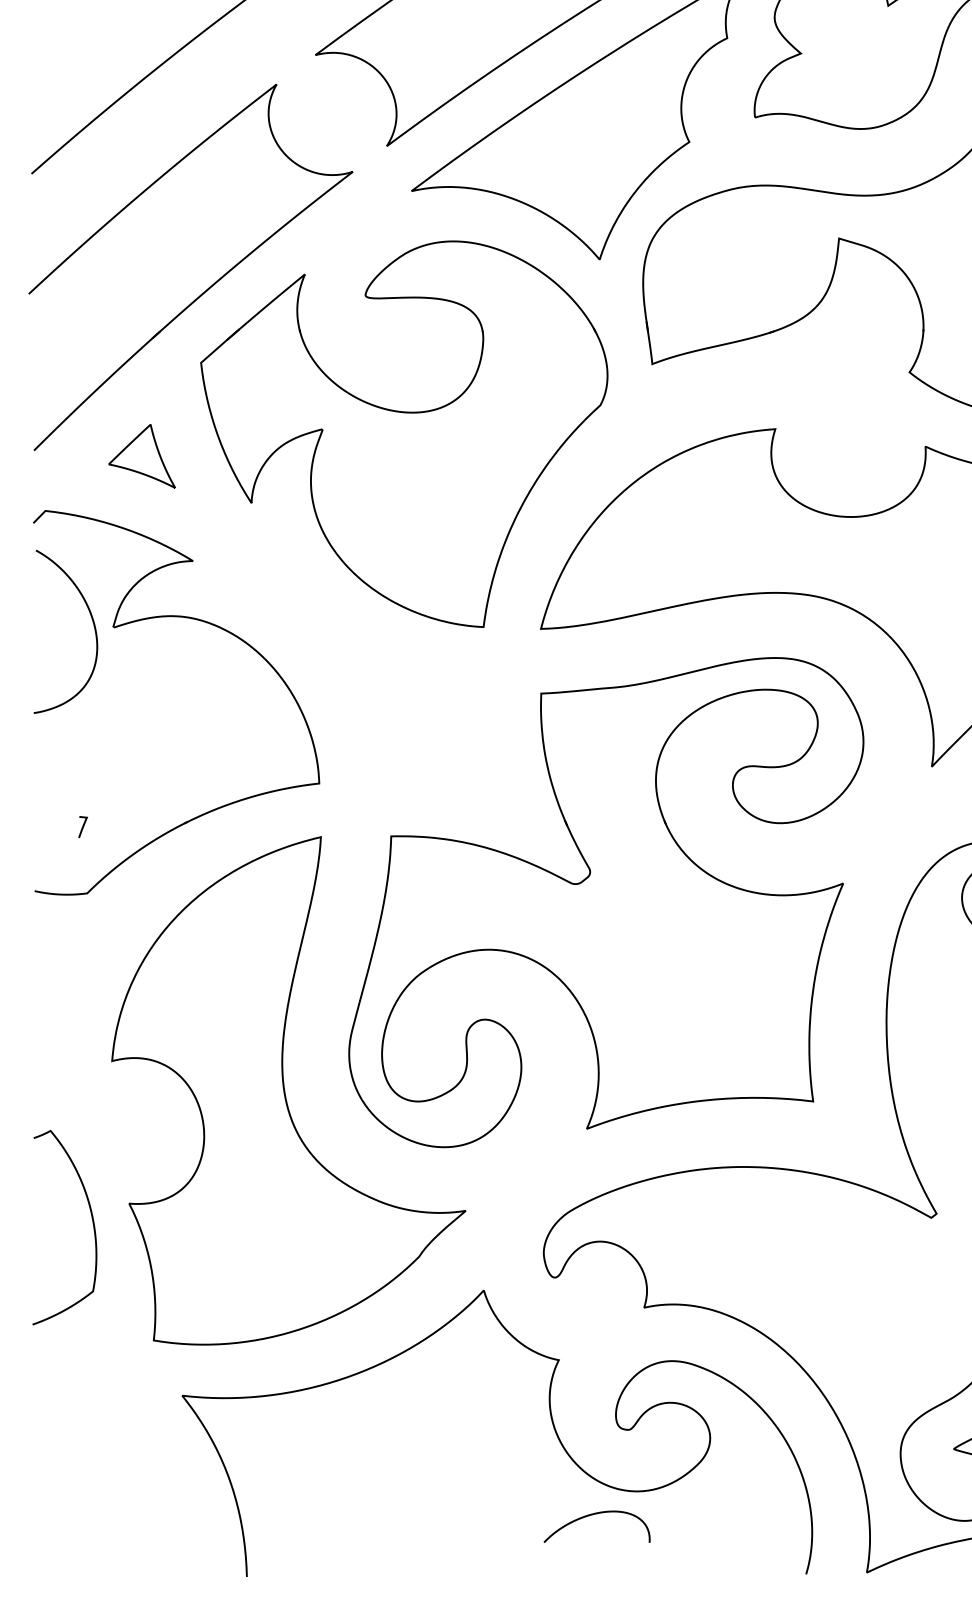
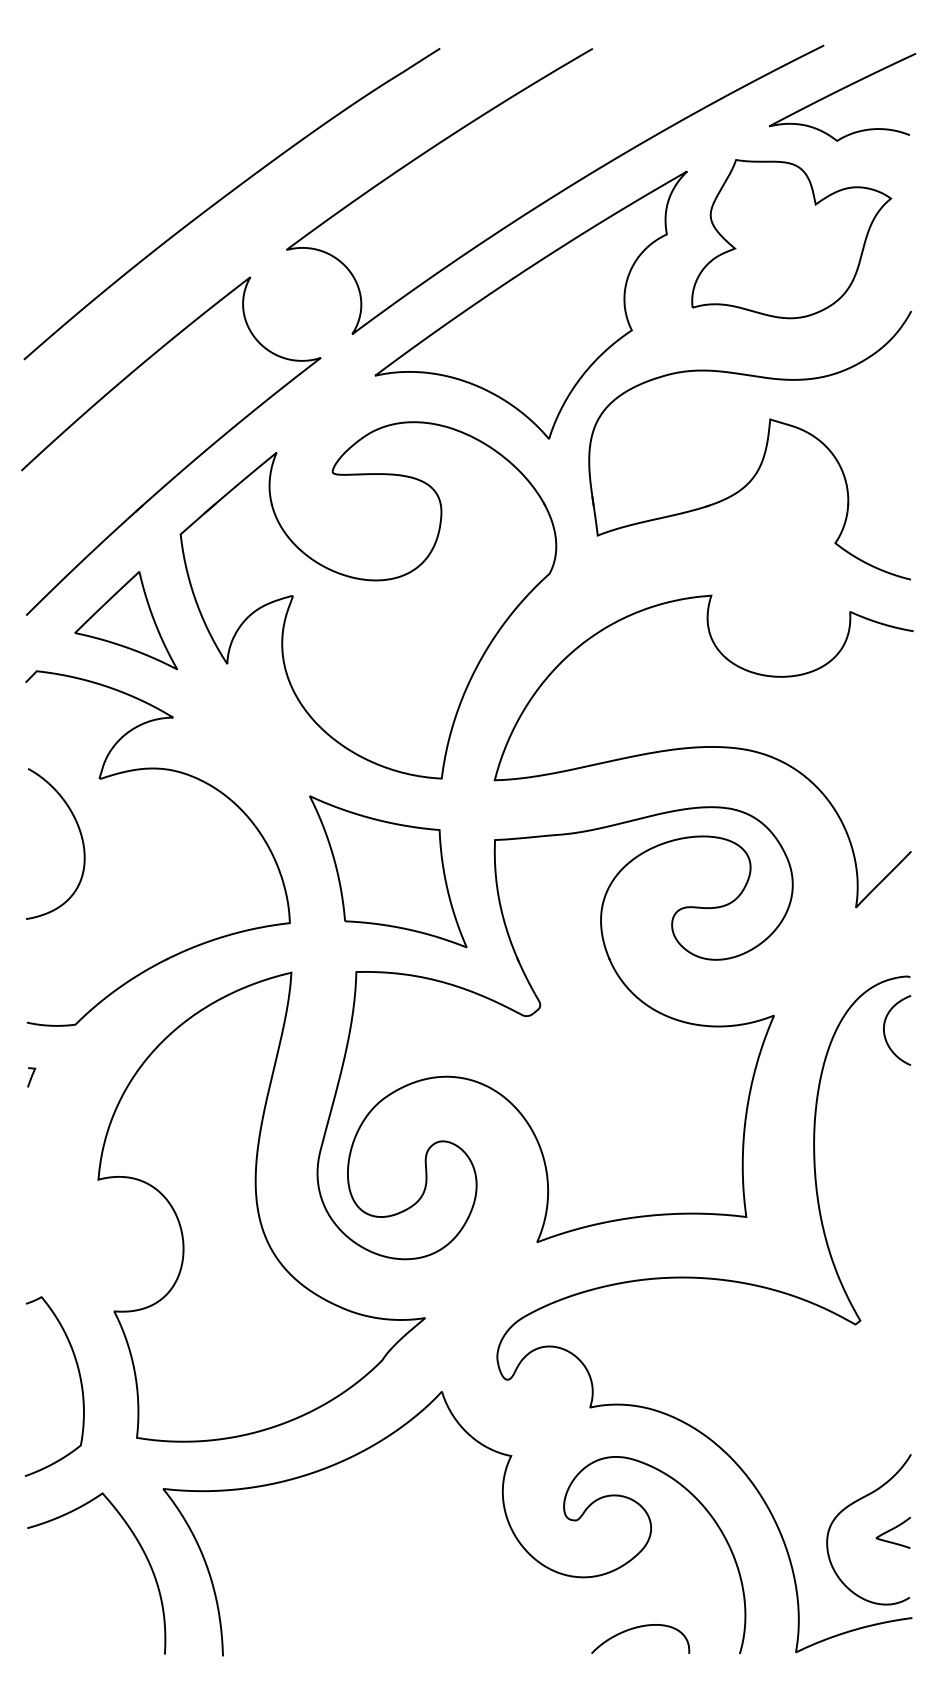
part: (141, 456) -> (125, 620), size x1.67
curve: (92, 623) -> (80, 836), moved
part: (425, 727) -> (388, 871), added
curve: (82, 827) -> (31, 1077), moved
curve: (91, 1219) -> (79, 1379), moved
curve: (159, 1463) -> (142, 1551), added
curve: (593, 1515) -> (637, 1628), moved

